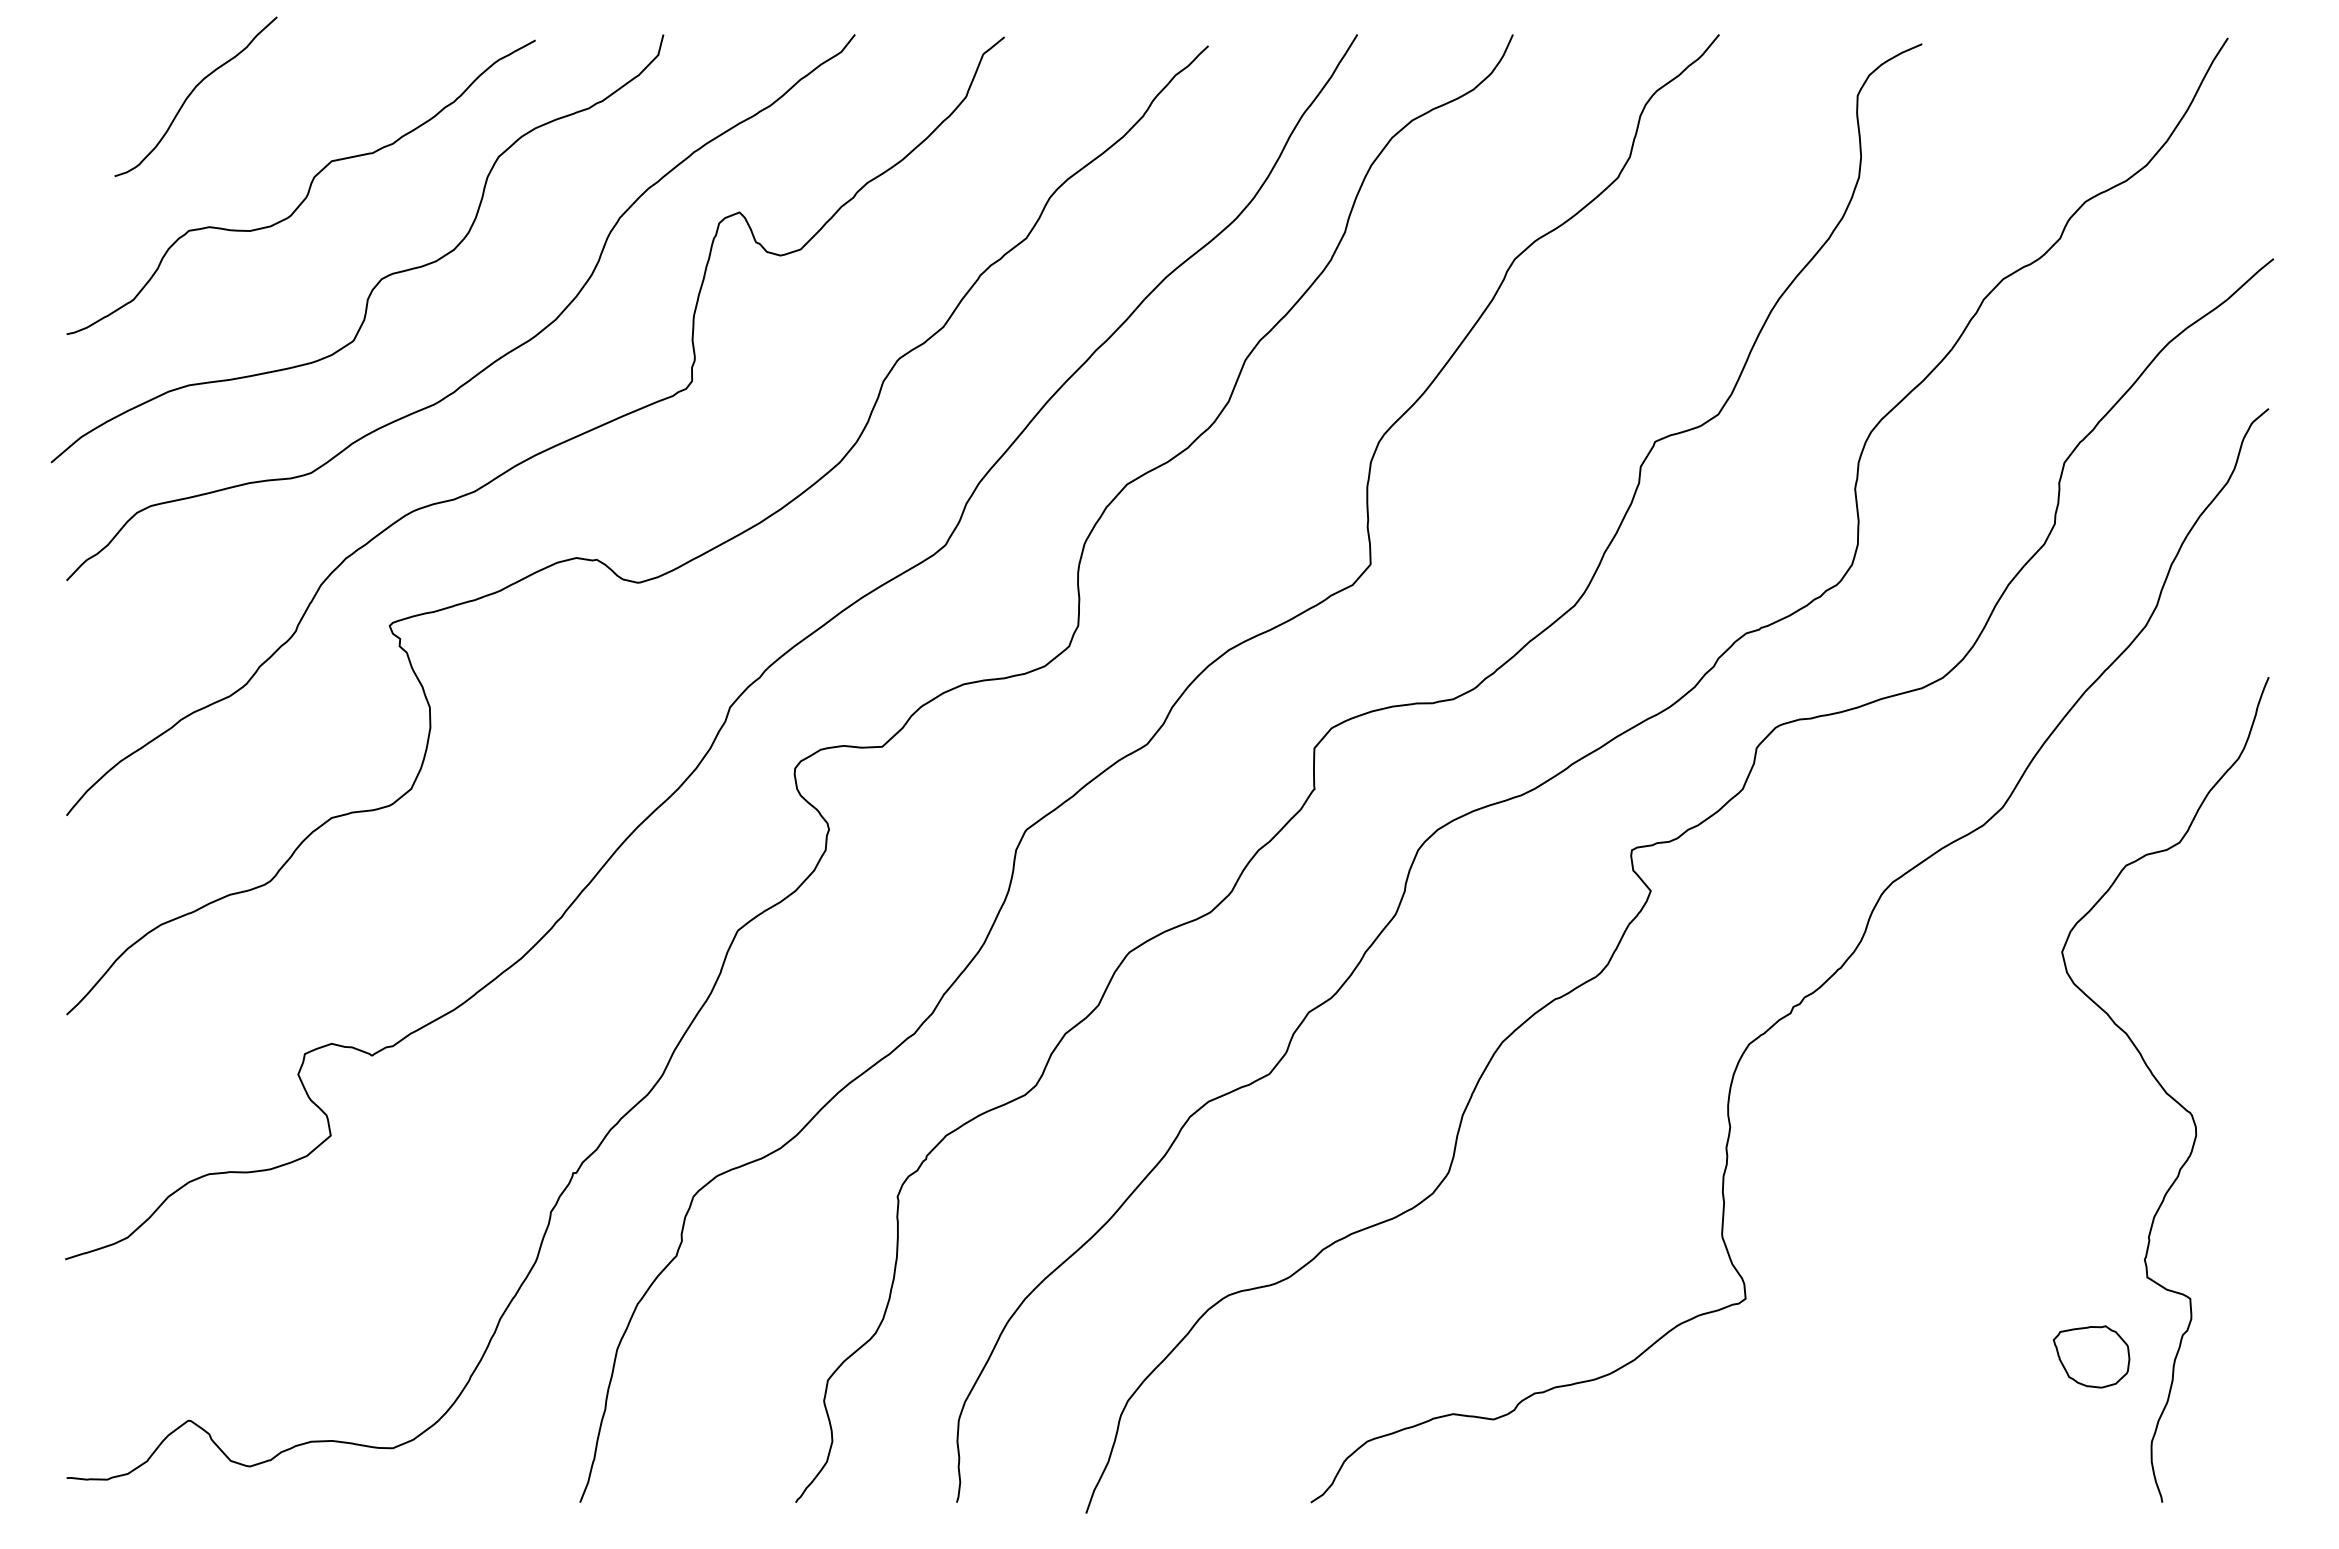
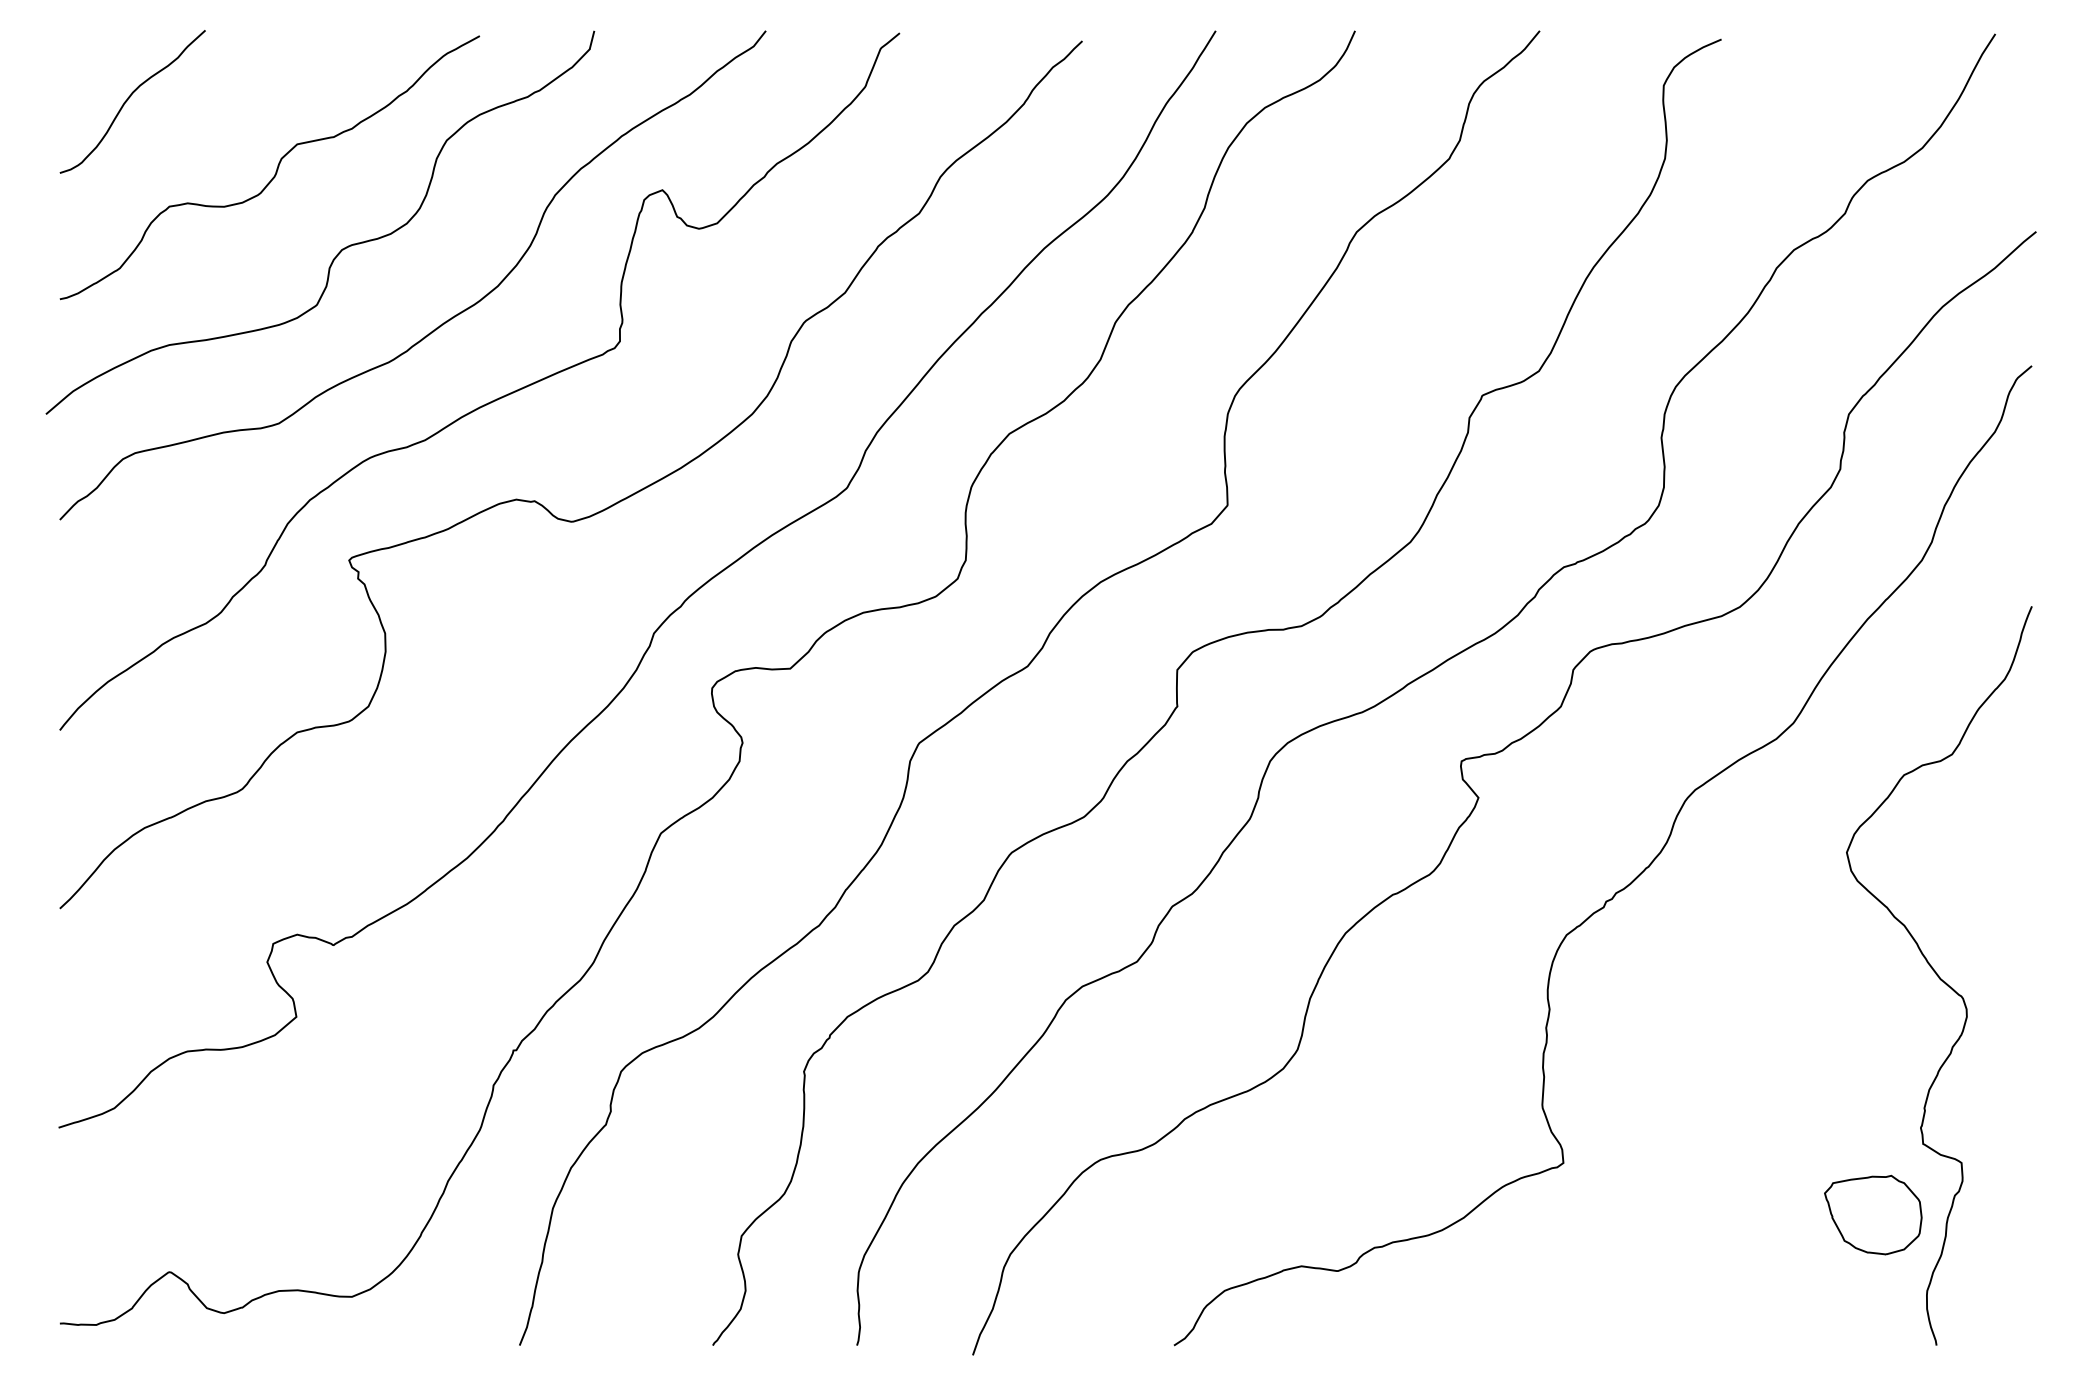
curve: (191, 94) -> (128, 99), moved
part: (2091, 1356) -> (1873, 1214), size x1.43

